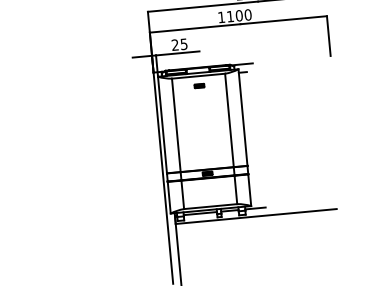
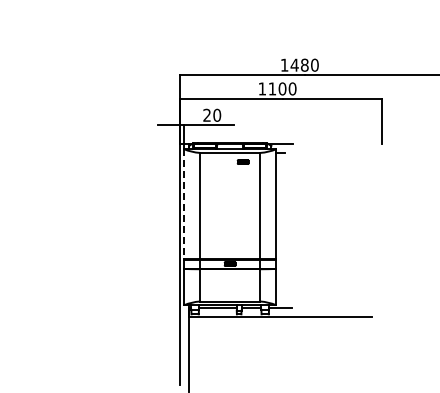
text: (184, 43) -> (217, 114), 25 -> 20
part: (198, 85) -> (242, 161), moved
line: (162, 125) -> (184, 204), solid -> dashed

